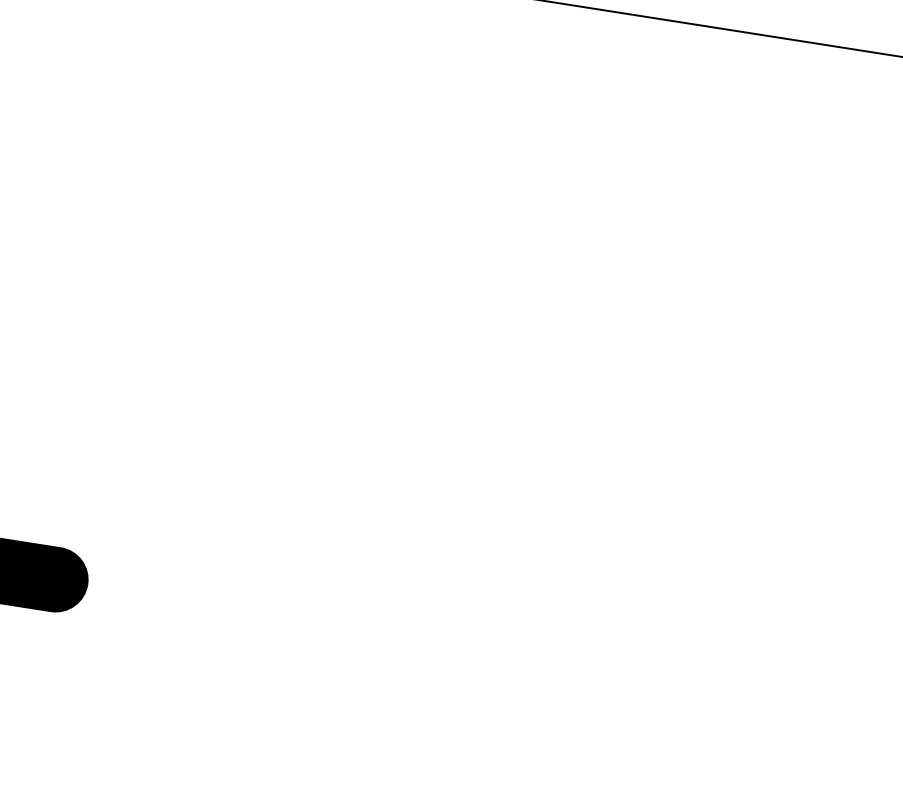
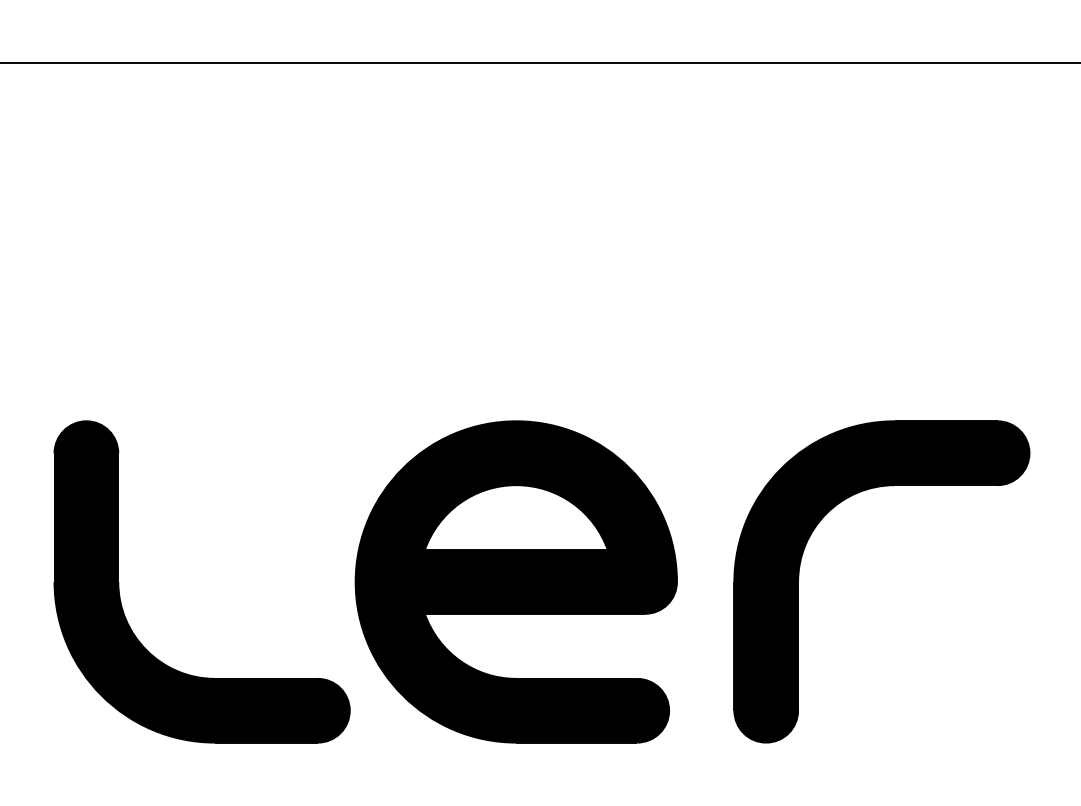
part: (270, 482) -> (515, 581), added
part: (552, 522) -> (799, 577), added

